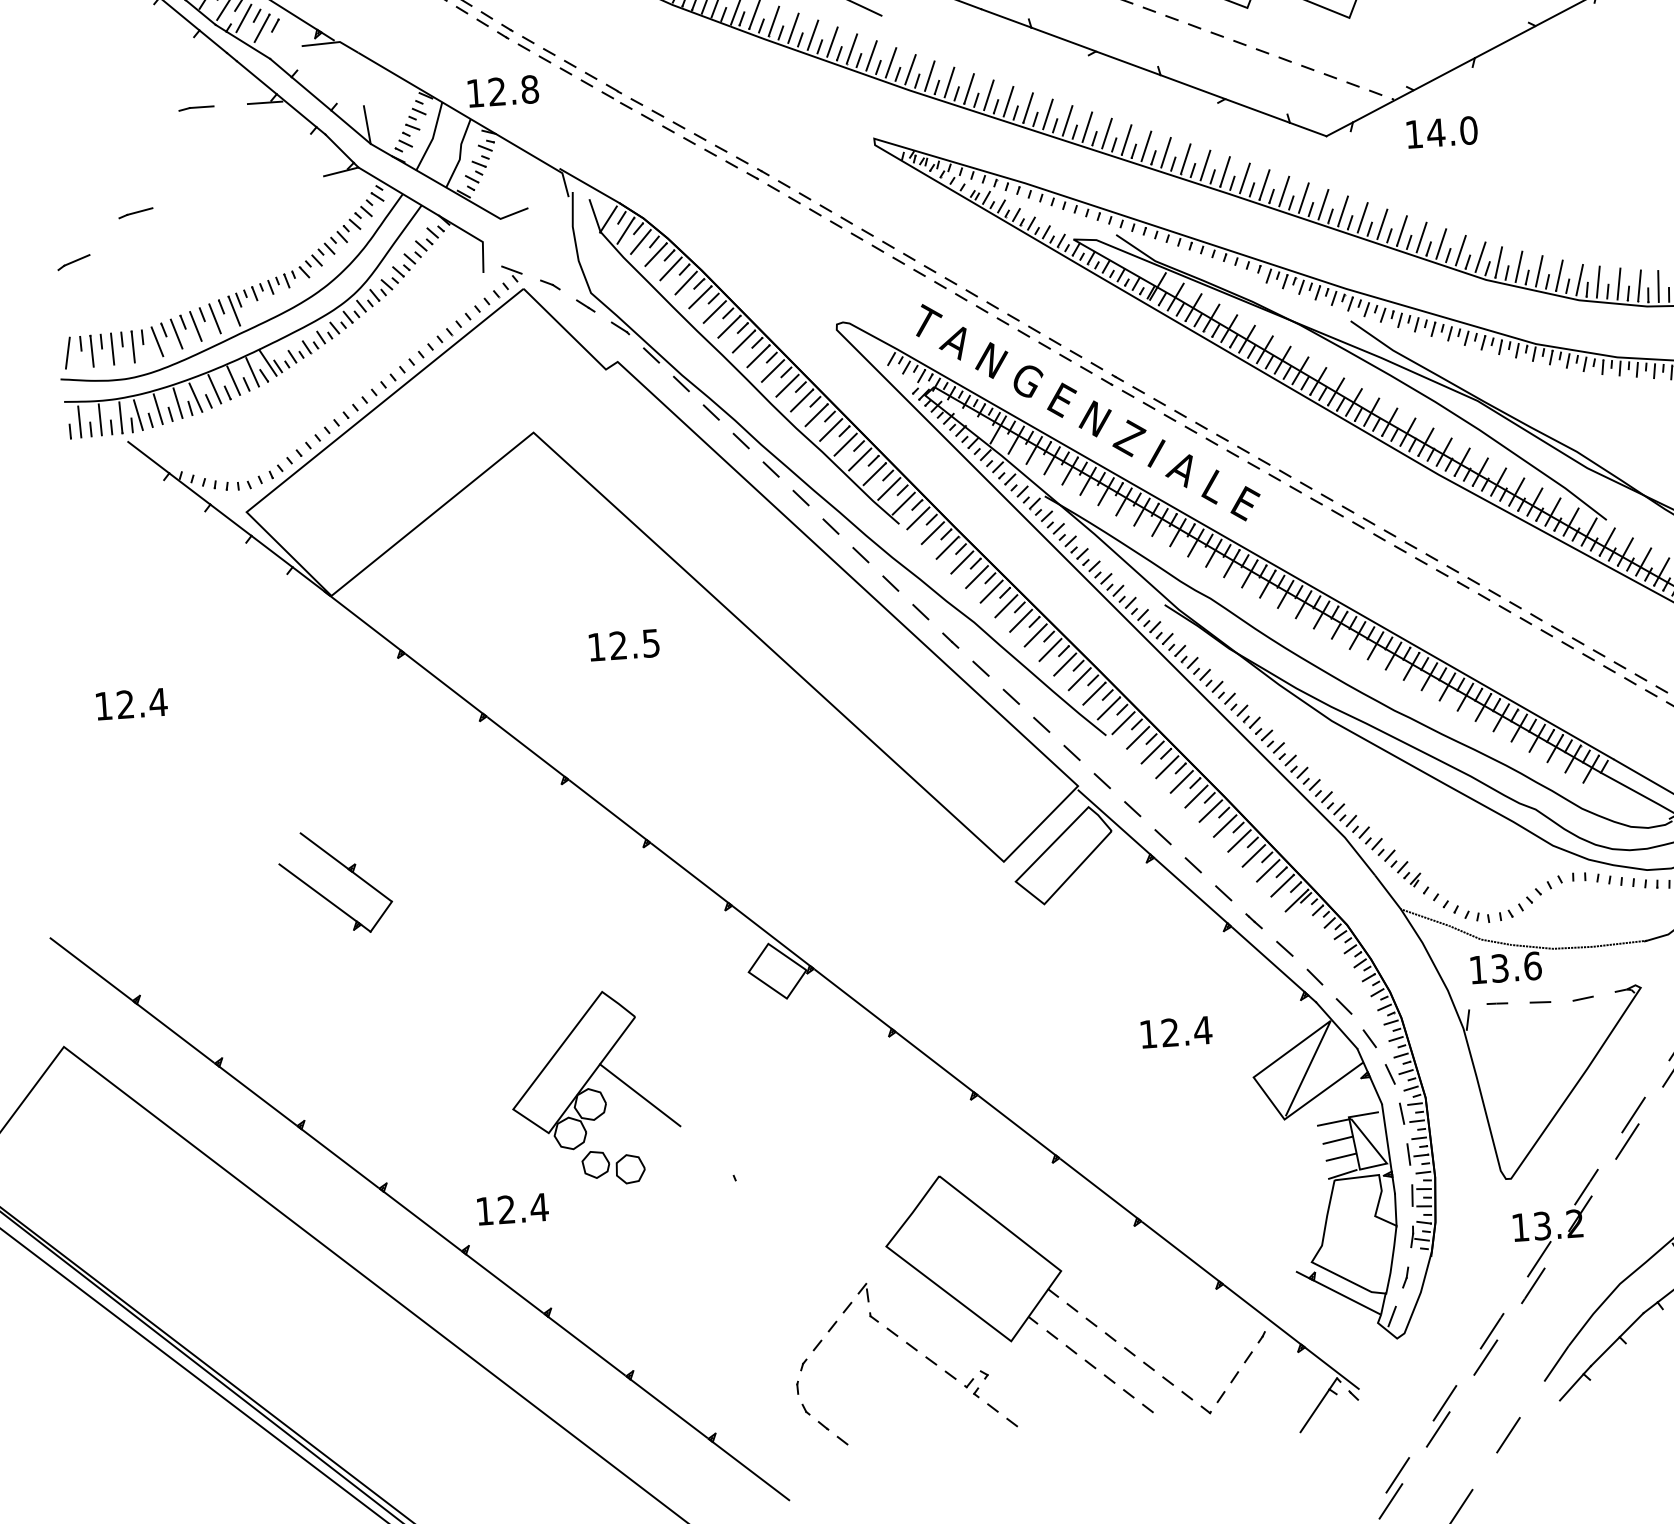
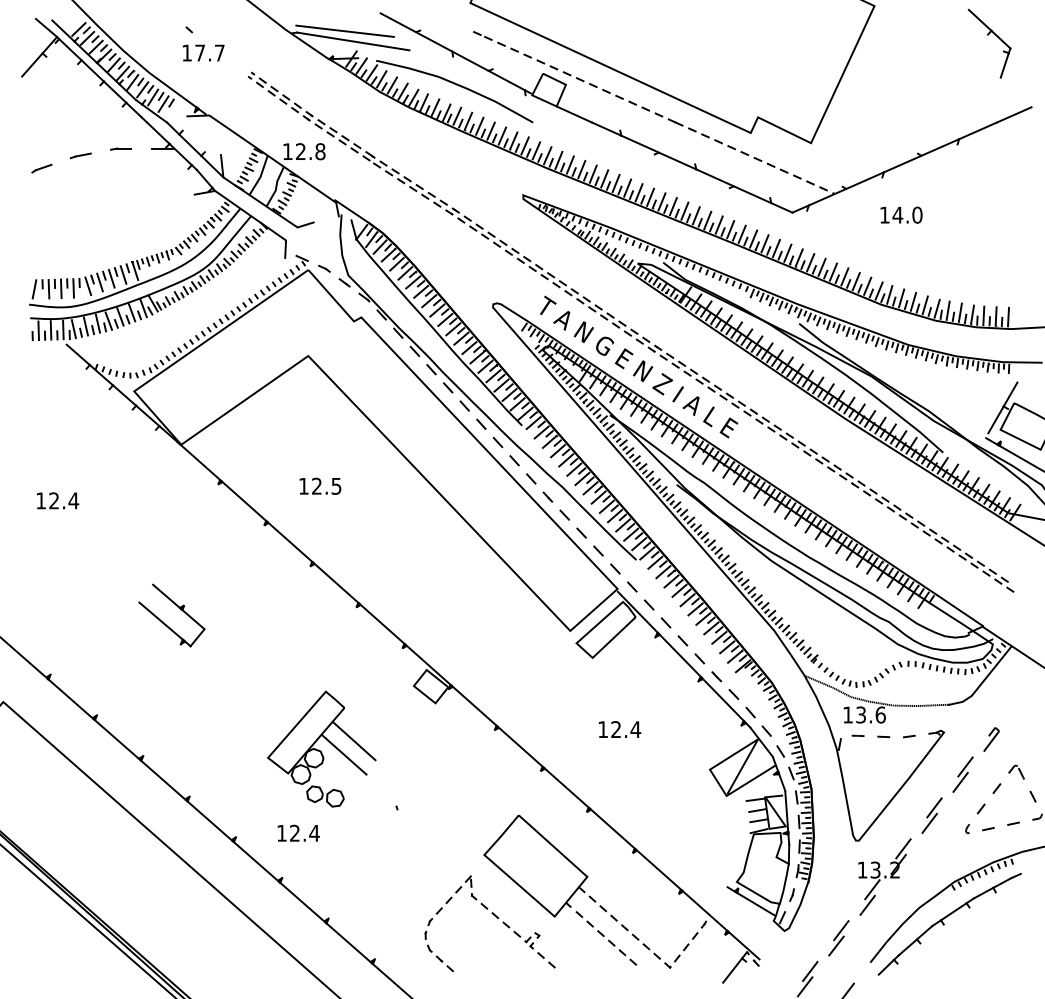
text: (1442, 131) -> (901, 214), moved
line: (135, 212) -> (80, 155), moved
line: (73, 262) -> (41, 168), moved
text: (624, 643) -> (320, 485), moved
text: (1177, 1032) -> (620, 729), moved
line: (654, 1072) -> (353, 741), added
text: (512, 1207) -> (298, 832), moved

